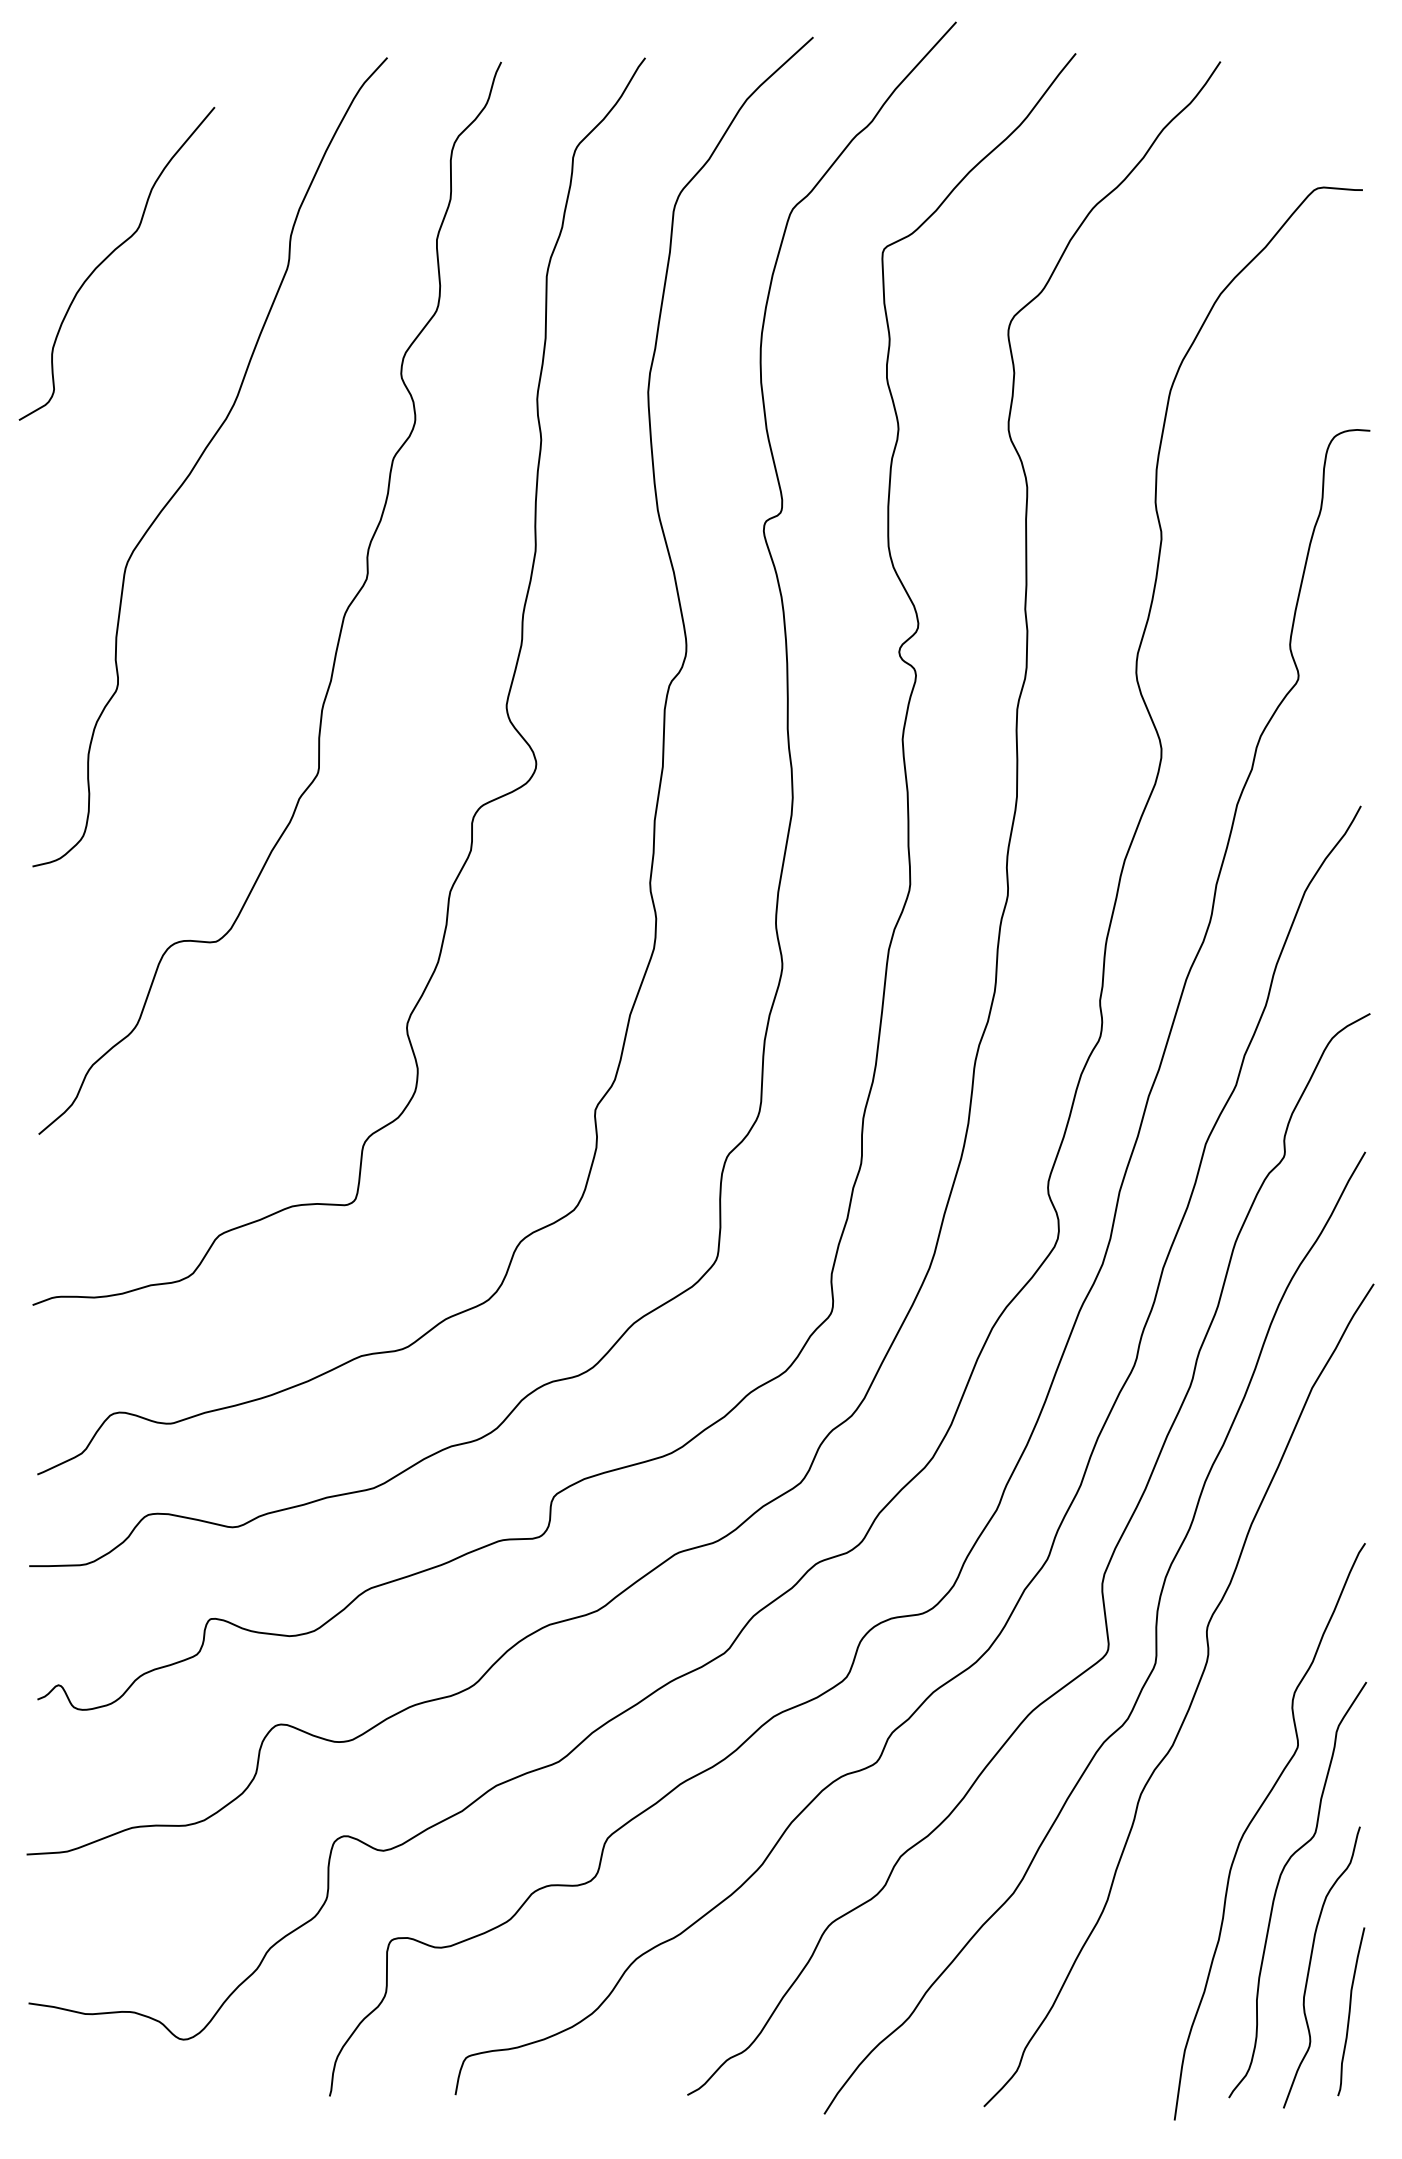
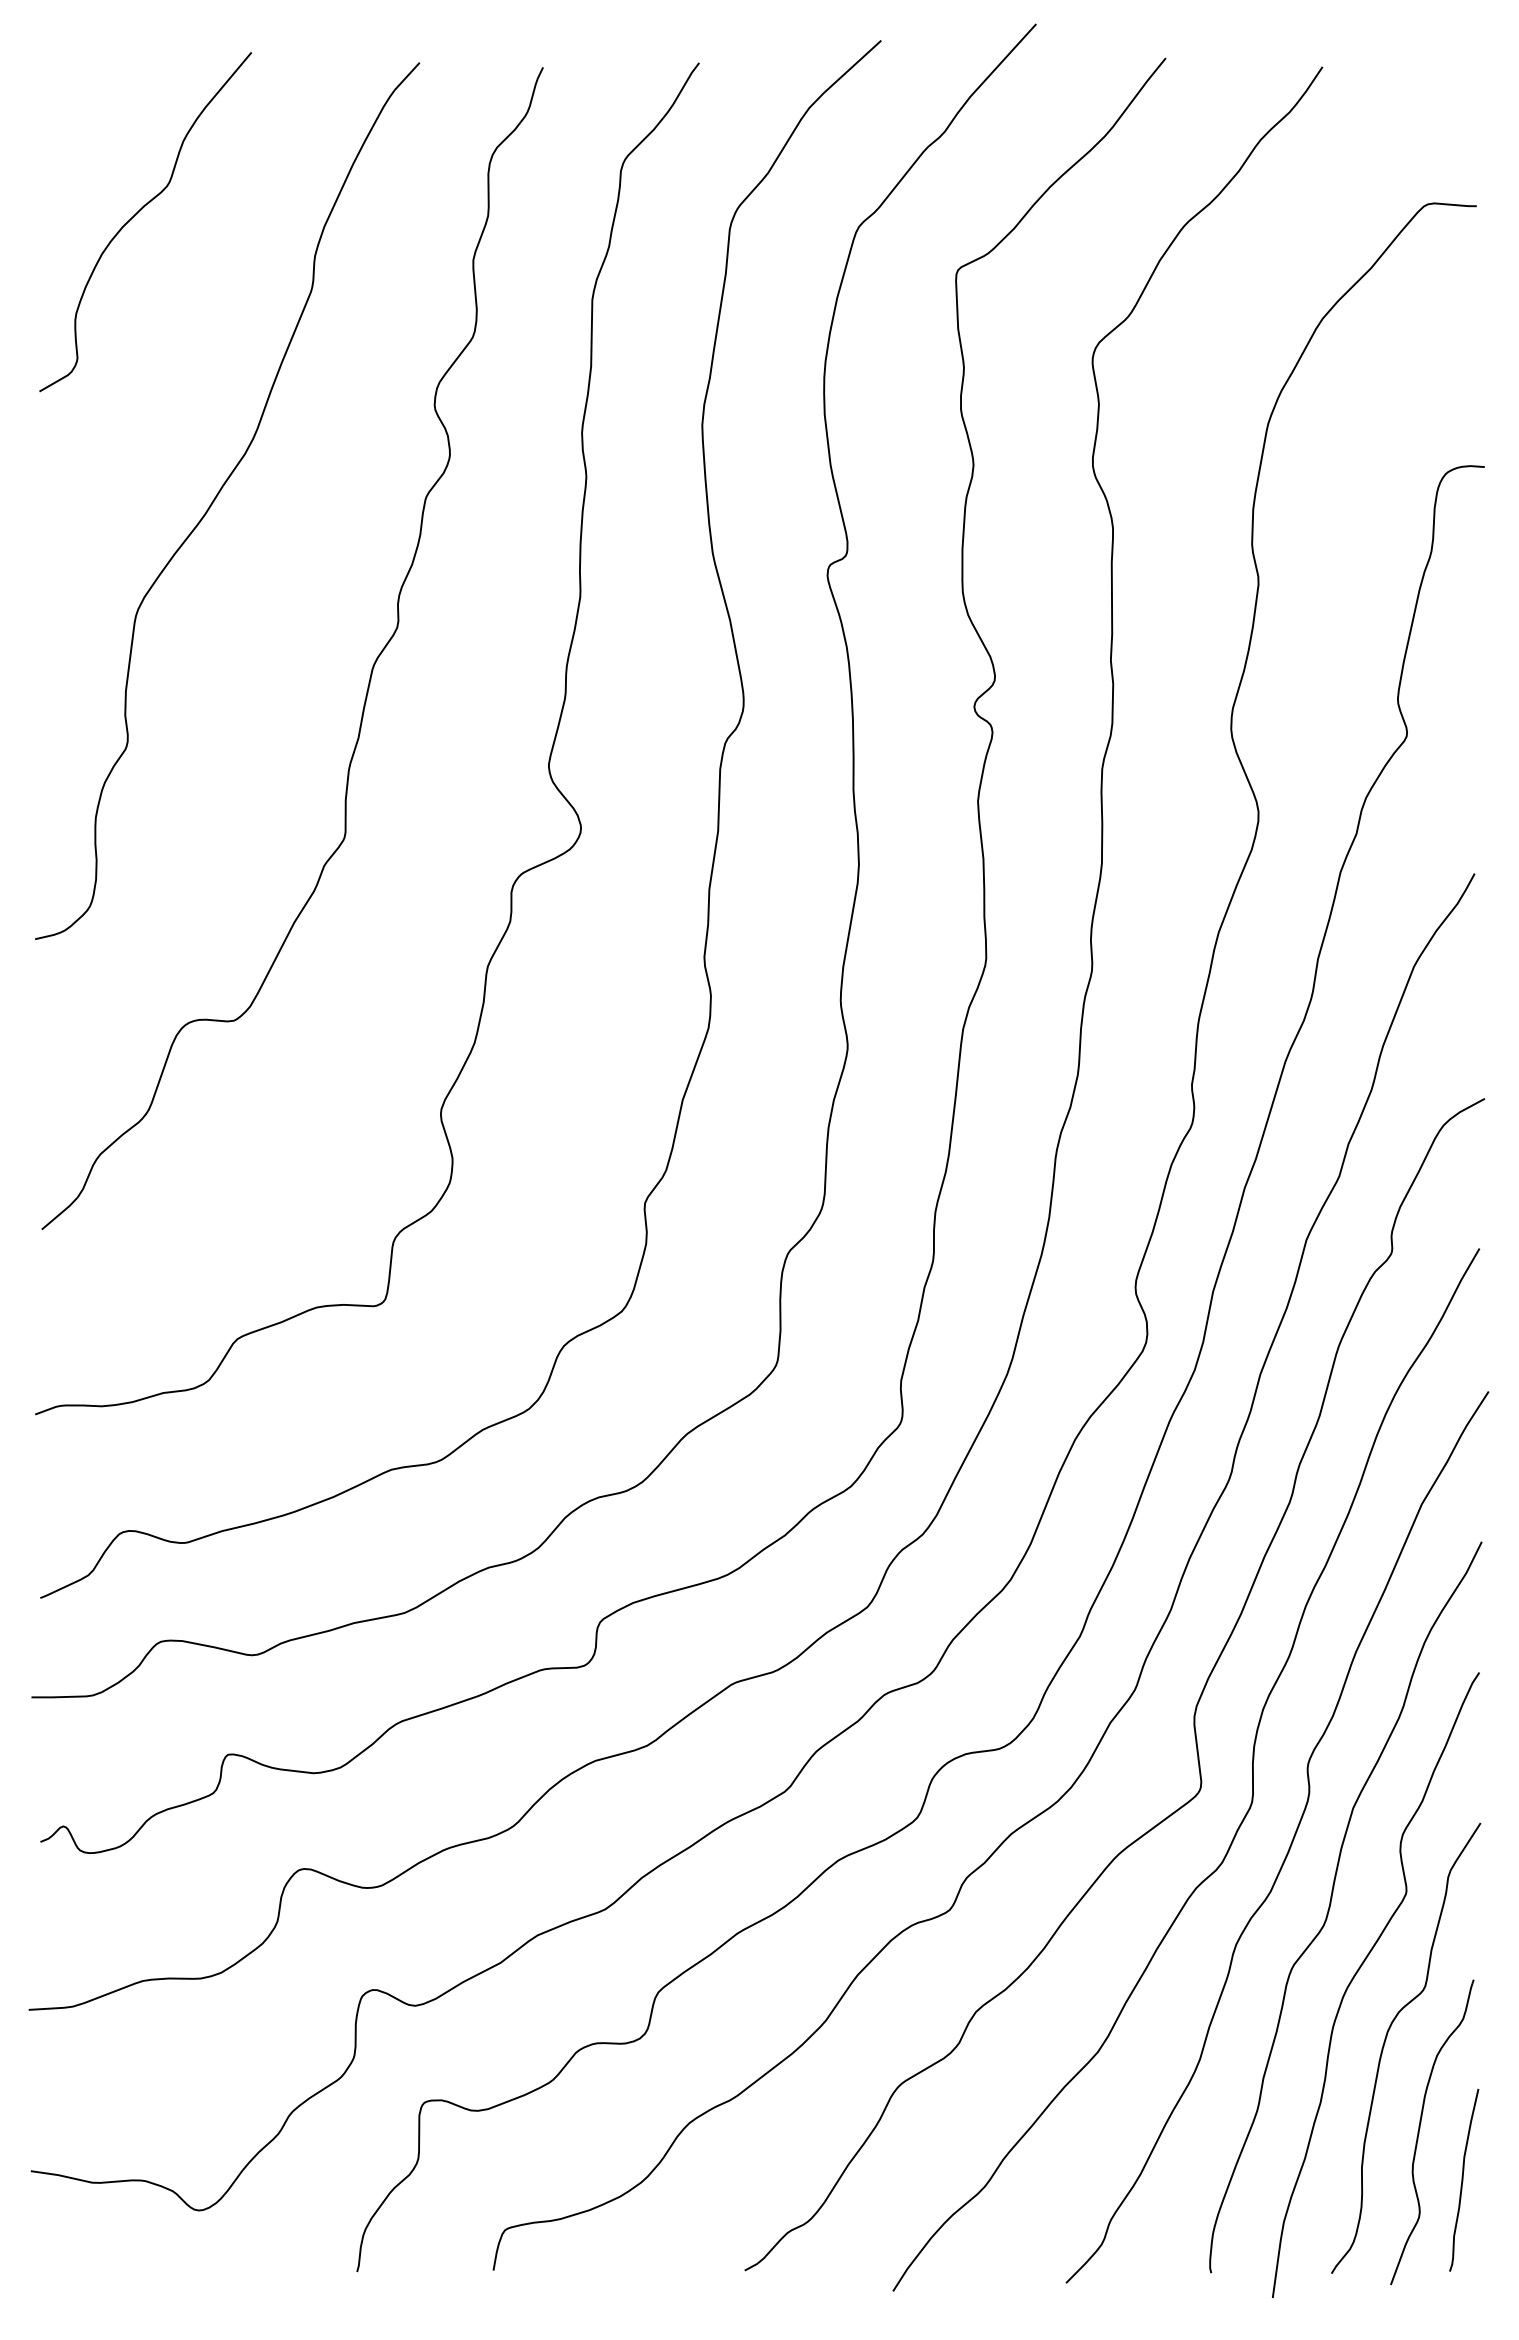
curve: (109, 256) -> (137, 214), moved
curve: (1228, 1757) -> (1331, 1904), added

